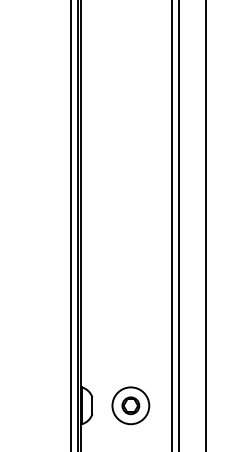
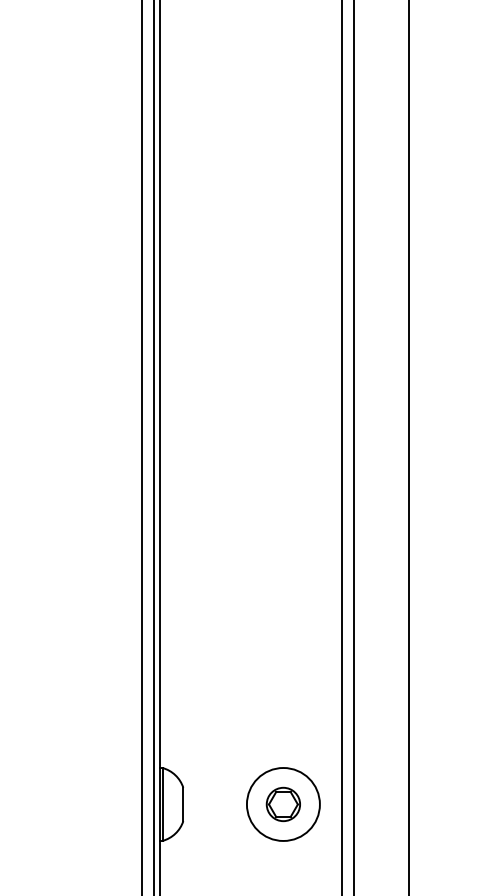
part: (130, 405) -> (282, 803), moved

